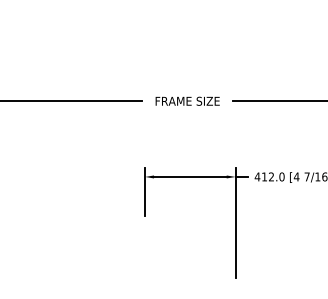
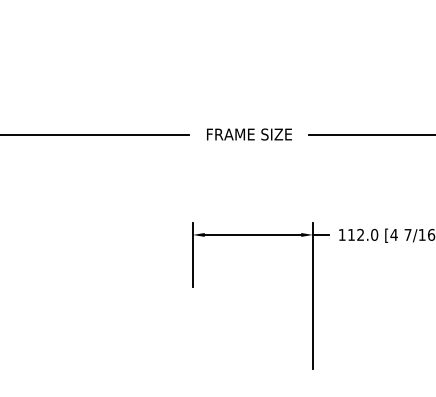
text: (257, 176) -> (341, 234), 412.0 -> 112.0

